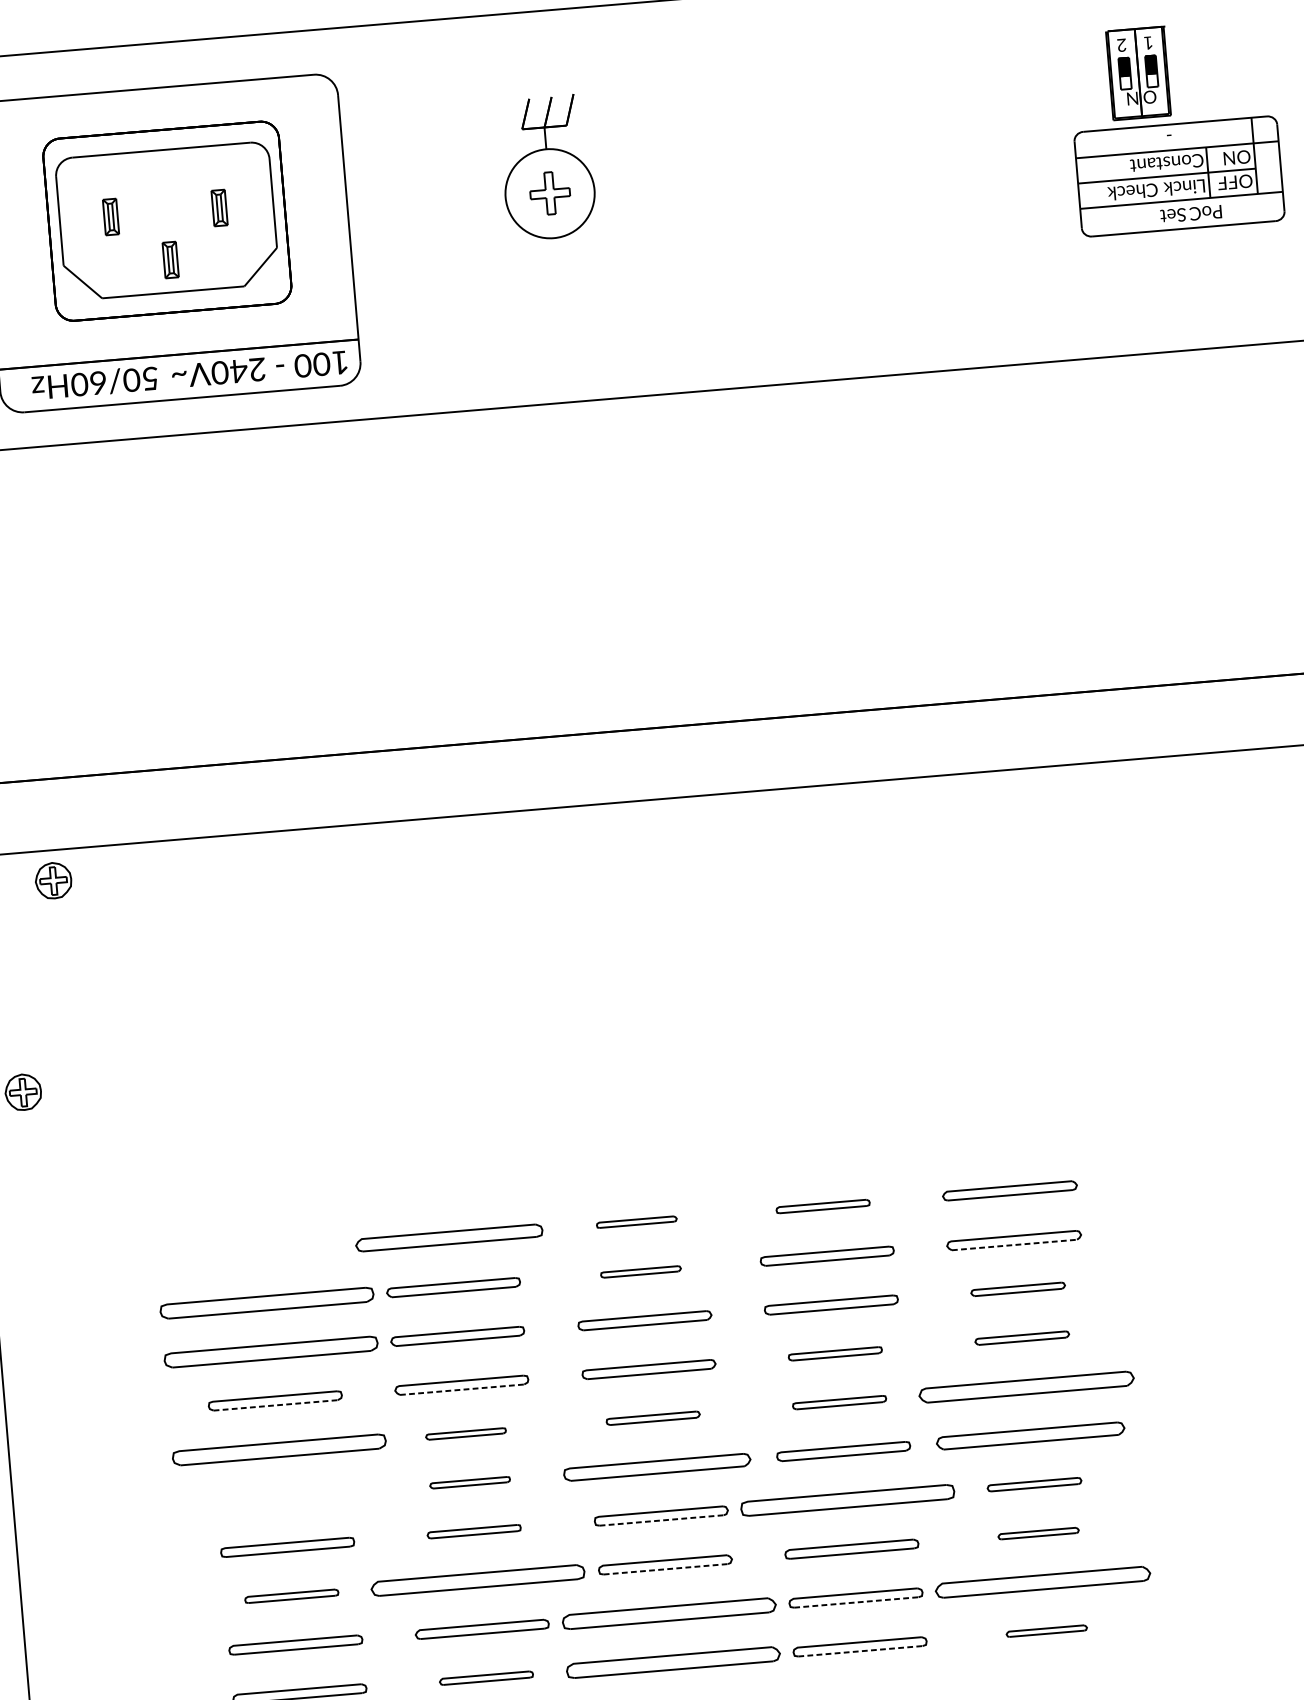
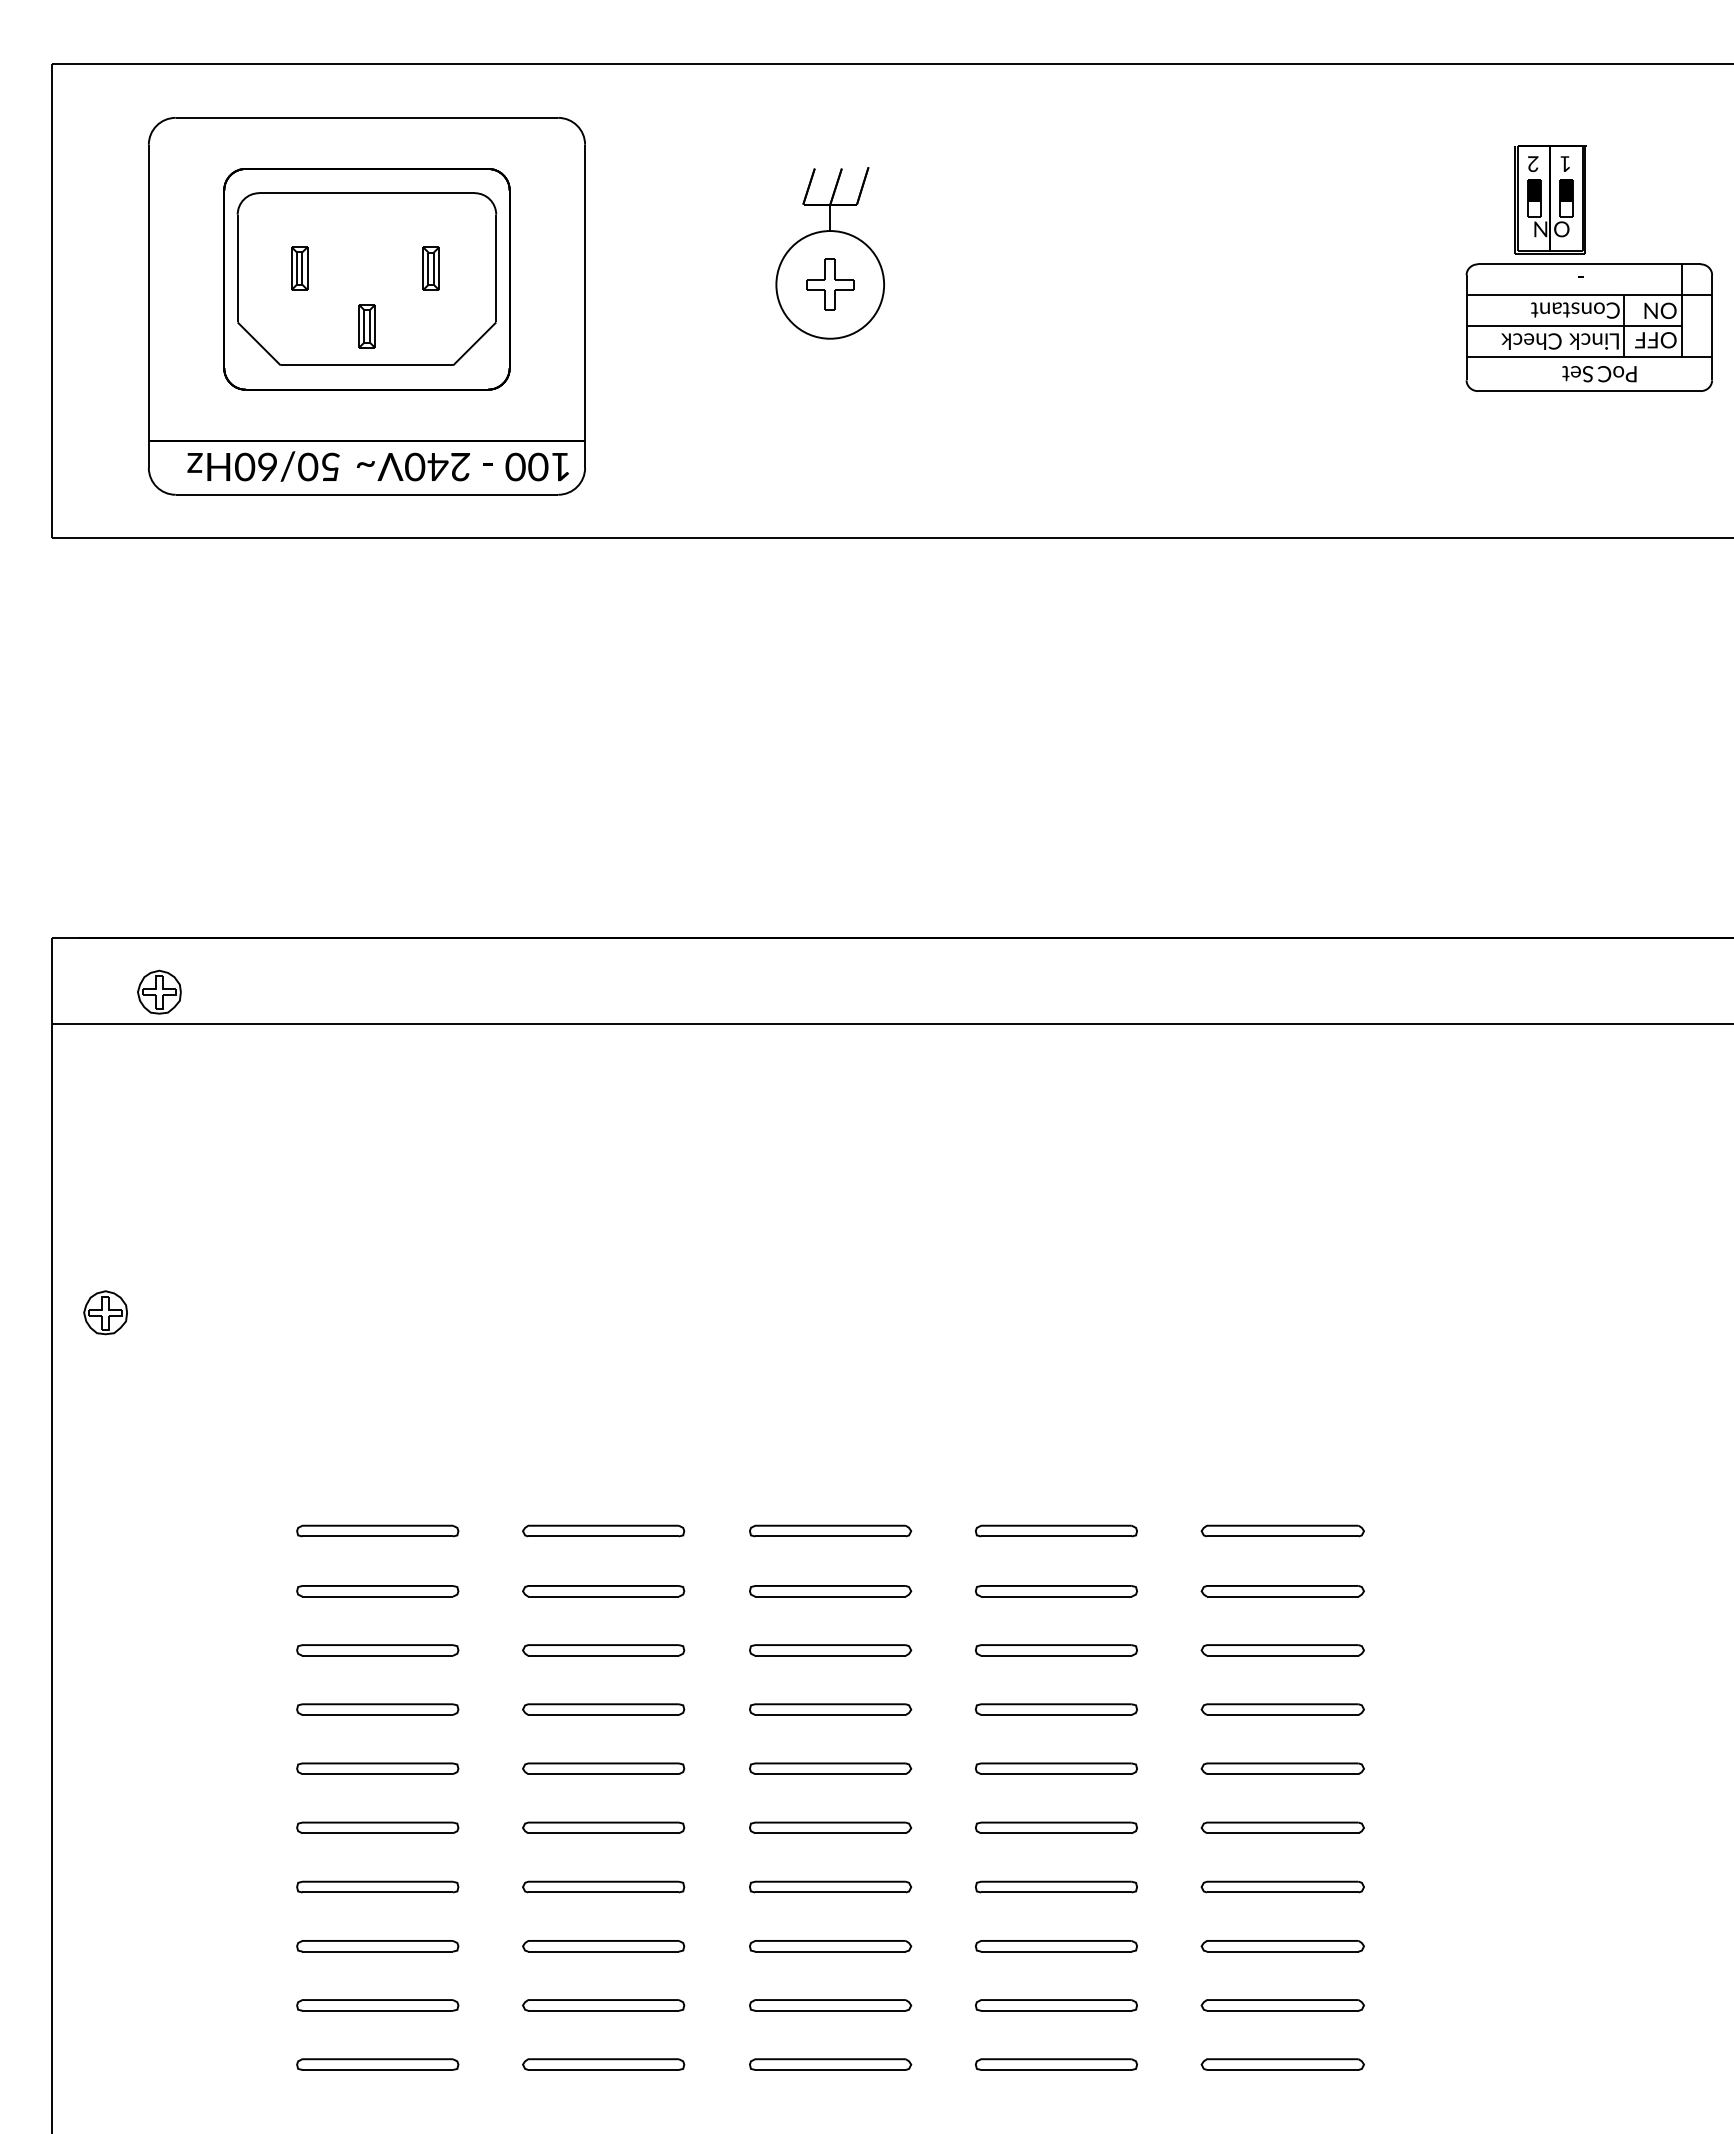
part: (53, 880) -> (159, 991), moved
part: (823, 1206) -> (1056, 1530), size x1.43
part: (636, 1221) -> (830, 1530), size x1.67
part: (449, 1237) -> (603, 1530), size x0.71
line: (1014, 1244) -> (1282, 1596), dashed -> solid
part: (262, 1253) -> (377, 1530), added
part: (640, 1272) -> (830, 1591), size x1.67
part: (1017, 1289) -> (1282, 1650), size x1.43
part: (266, 1303) -> (377, 1591), size x0.62
part: (1022, 1338) -> (1282, 1709), size x1.43
part: (271, 1352) -> (377, 1650), size x0.62
part: (834, 1353) -> (1055, 1709), size x1.43
part: (1026, 1386) -> (1282, 1768), size x0.62
line: (462, 1390) -> (604, 1715), dashed -> solid
part: (839, 1402) -> (1056, 1768), size x1.43
line: (276, 1405) -> (378, 1715), dashed -> solid
part: (653, 1418) -> (830, 1768), size x1.43
part: (465, 1433) -> (603, 1768), size x1.67
part: (1030, 1435) -> (1282, 1827), size x0.71
part: (279, 1449) -> (377, 1768), size x0.62
part: (657, 1466) -> (830, 1827), size x0.71
part: (469, 1482) -> (603, 1827), size x1.67
part: (1034, 1484) -> (1282, 1886), size x1.43
part: (283, 1498) -> (377, 1827), added
part: (847, 1499) -> (1056, 1886), size x0.62
line: (662, 1520) -> (831, 1892), dashed -> solid
part: (473, 1531) -> (603, 1886), size x1.43
part: (1038, 1533) -> (1282, 1946), size x1.67
line: (666, 1569) -> (831, 1951), dashed -> solid
part: (478, 1580) -> (603, 1946), size x0.62
part: (1042, 1582) -> (1282, 2005), size x0.62
part: (291, 1596) -> (377, 1946), size x1.43
line: (856, 1602) -> (1056, 2010), dashed -> solid
part: (669, 1613) -> (830, 2005), size x0.62
part: (1046, 1631) -> (1282, 2064), size x1.67
line: (860, 1650) -> (1056, 2069), dashed -> solid
part: (673, 1662) -> (830, 2064), size x0.62
part: (486, 1678) -> (603, 2064), size x1.43

